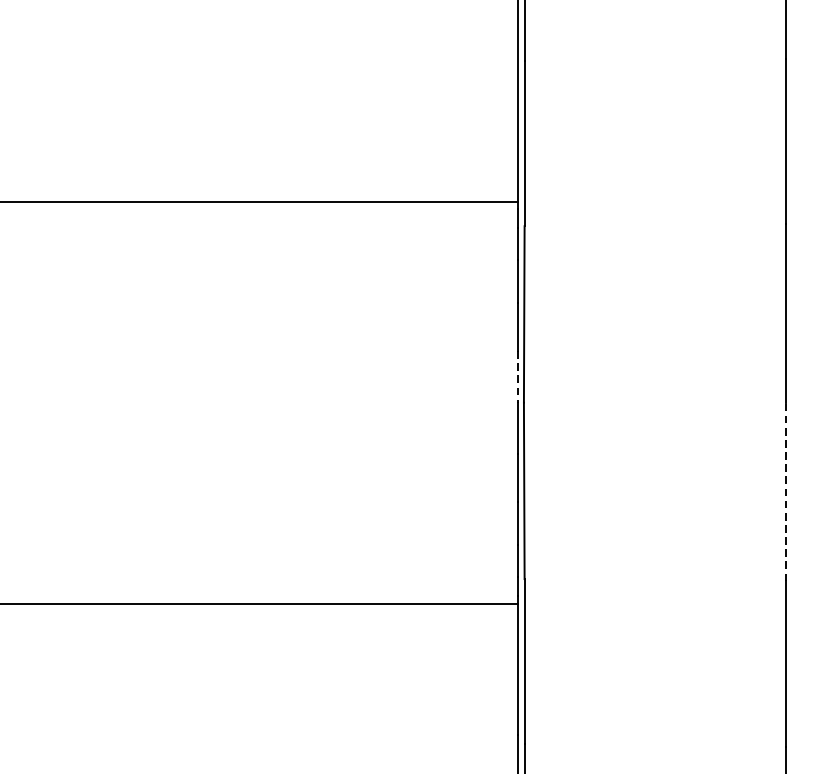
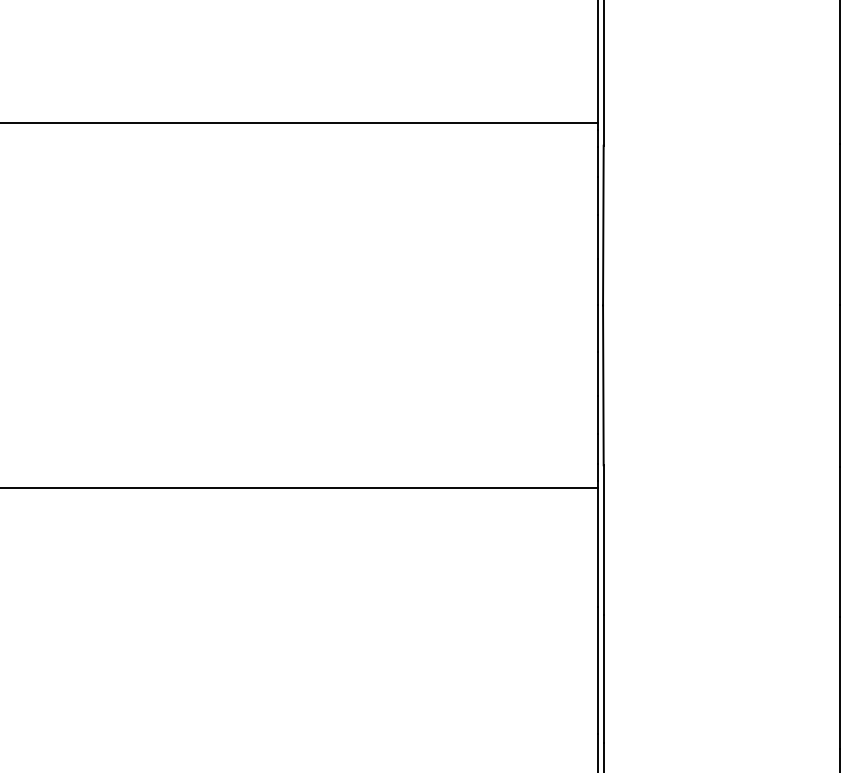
line: (517, 377) -> (597, 282), dashed -> solid
line: (785, 492) -> (840, 386), dashed -> solid

